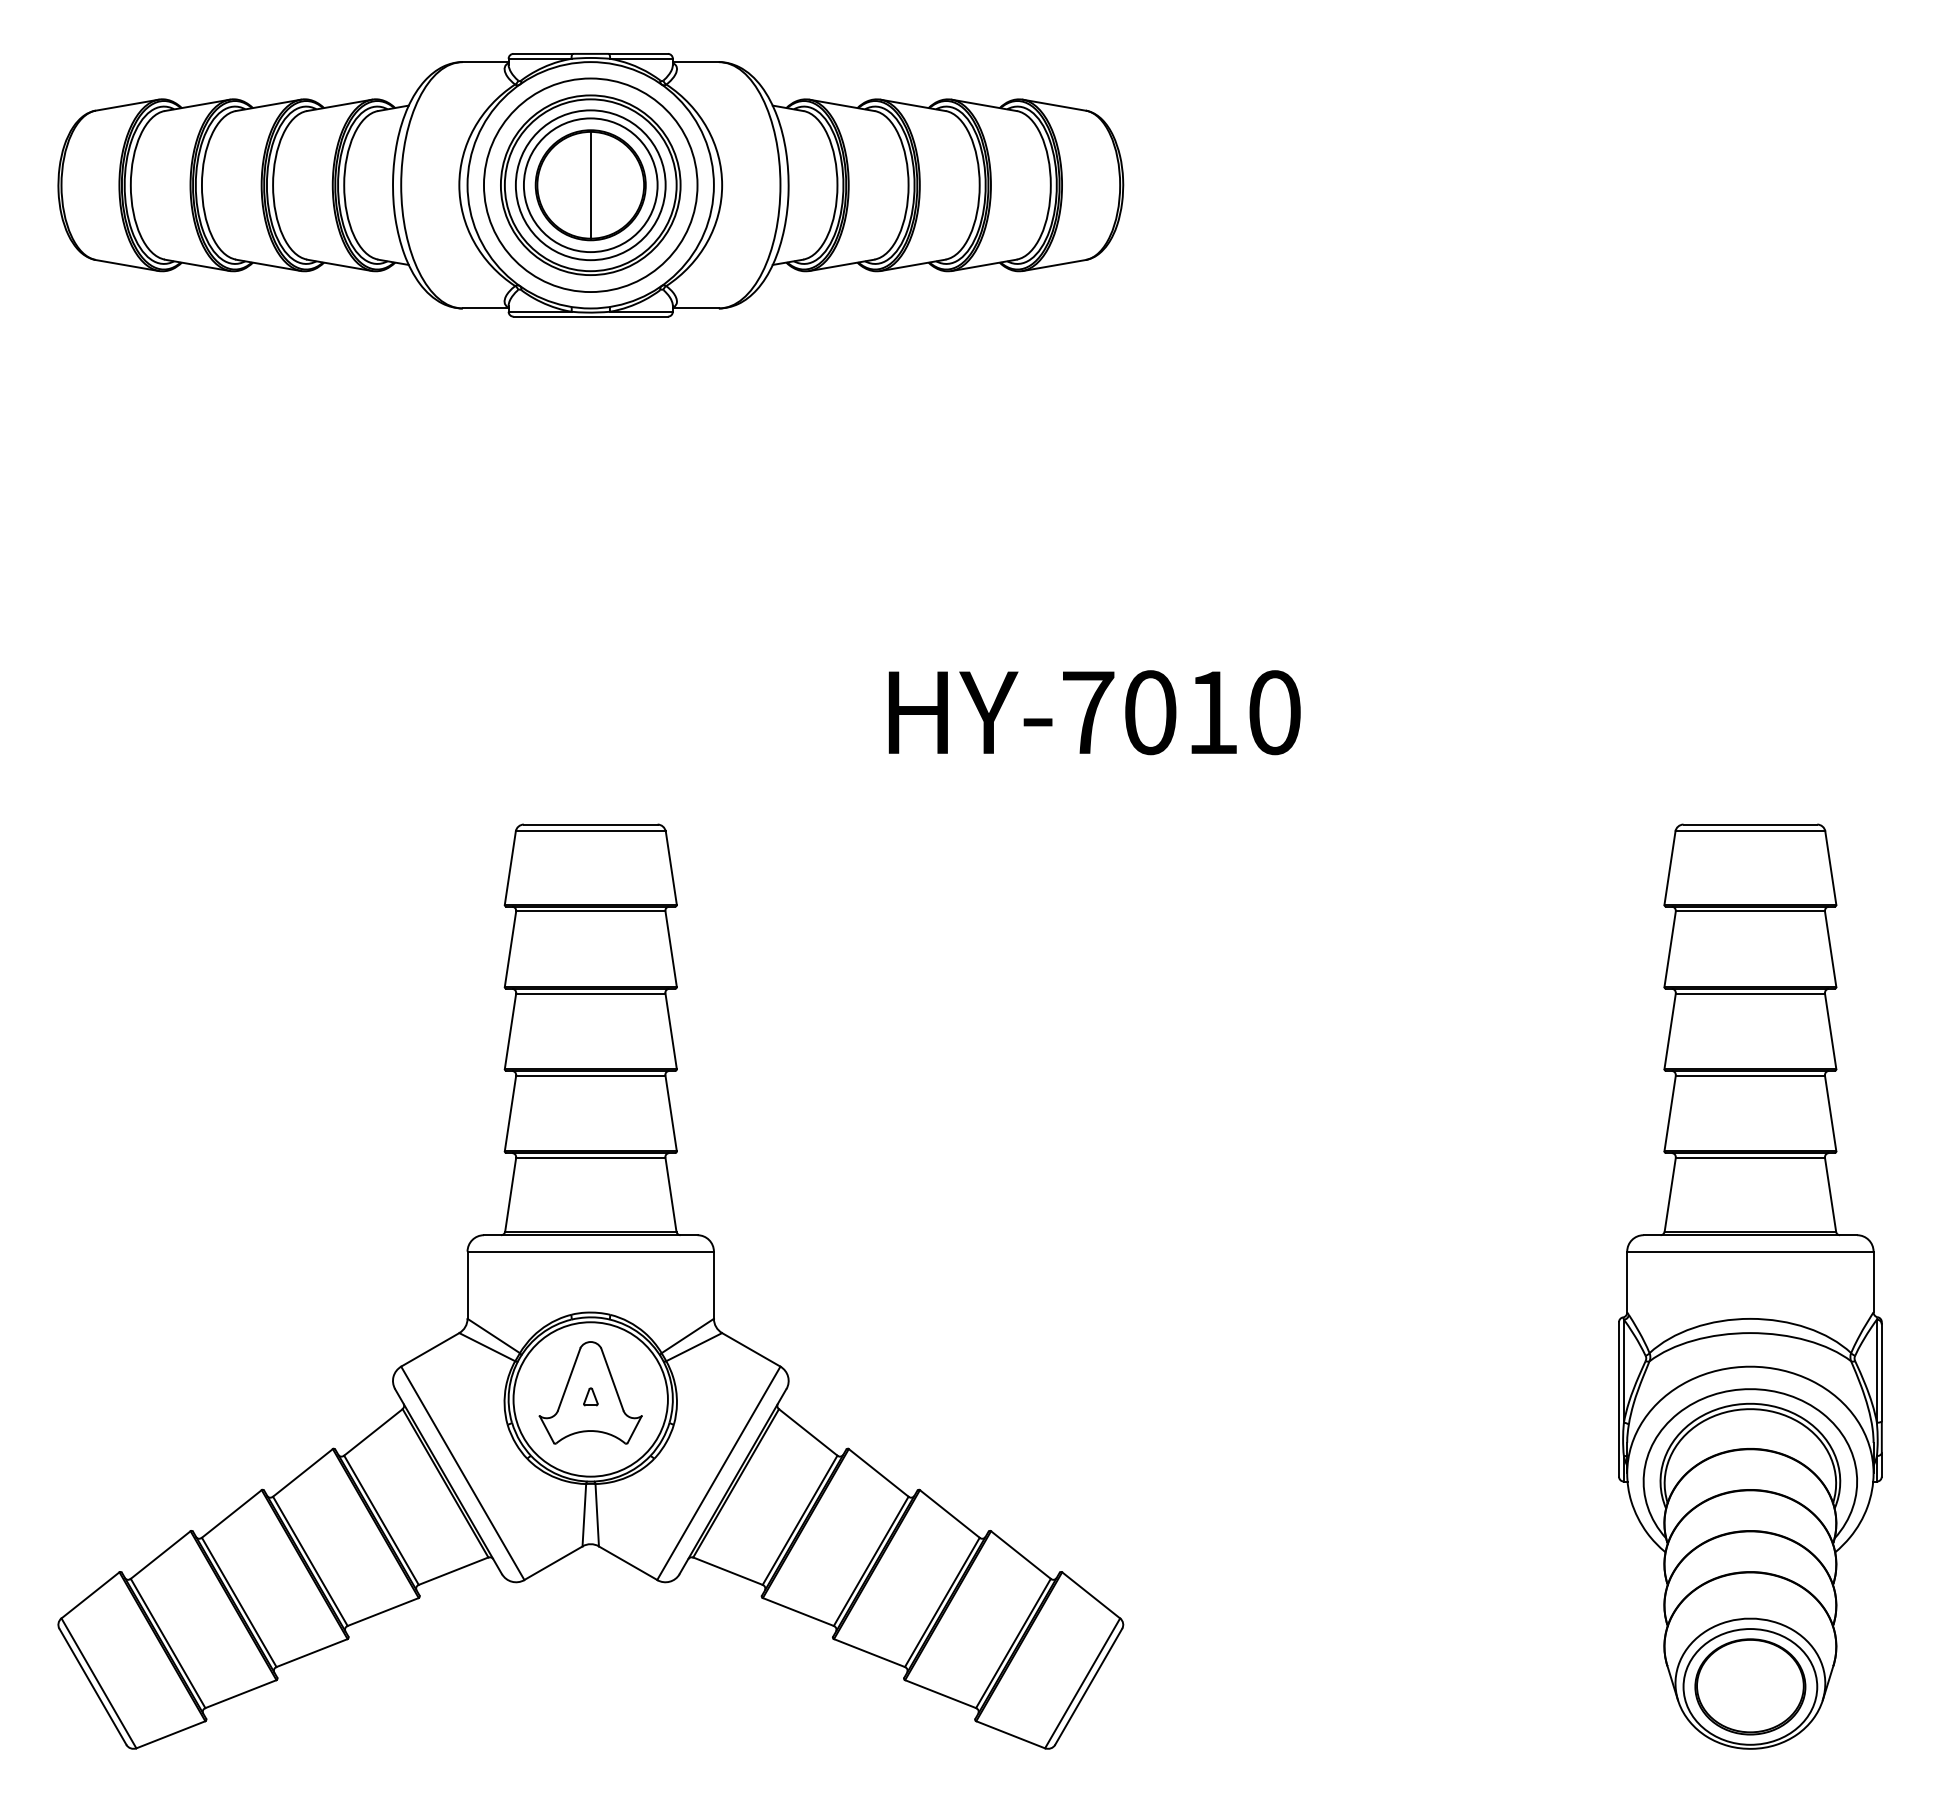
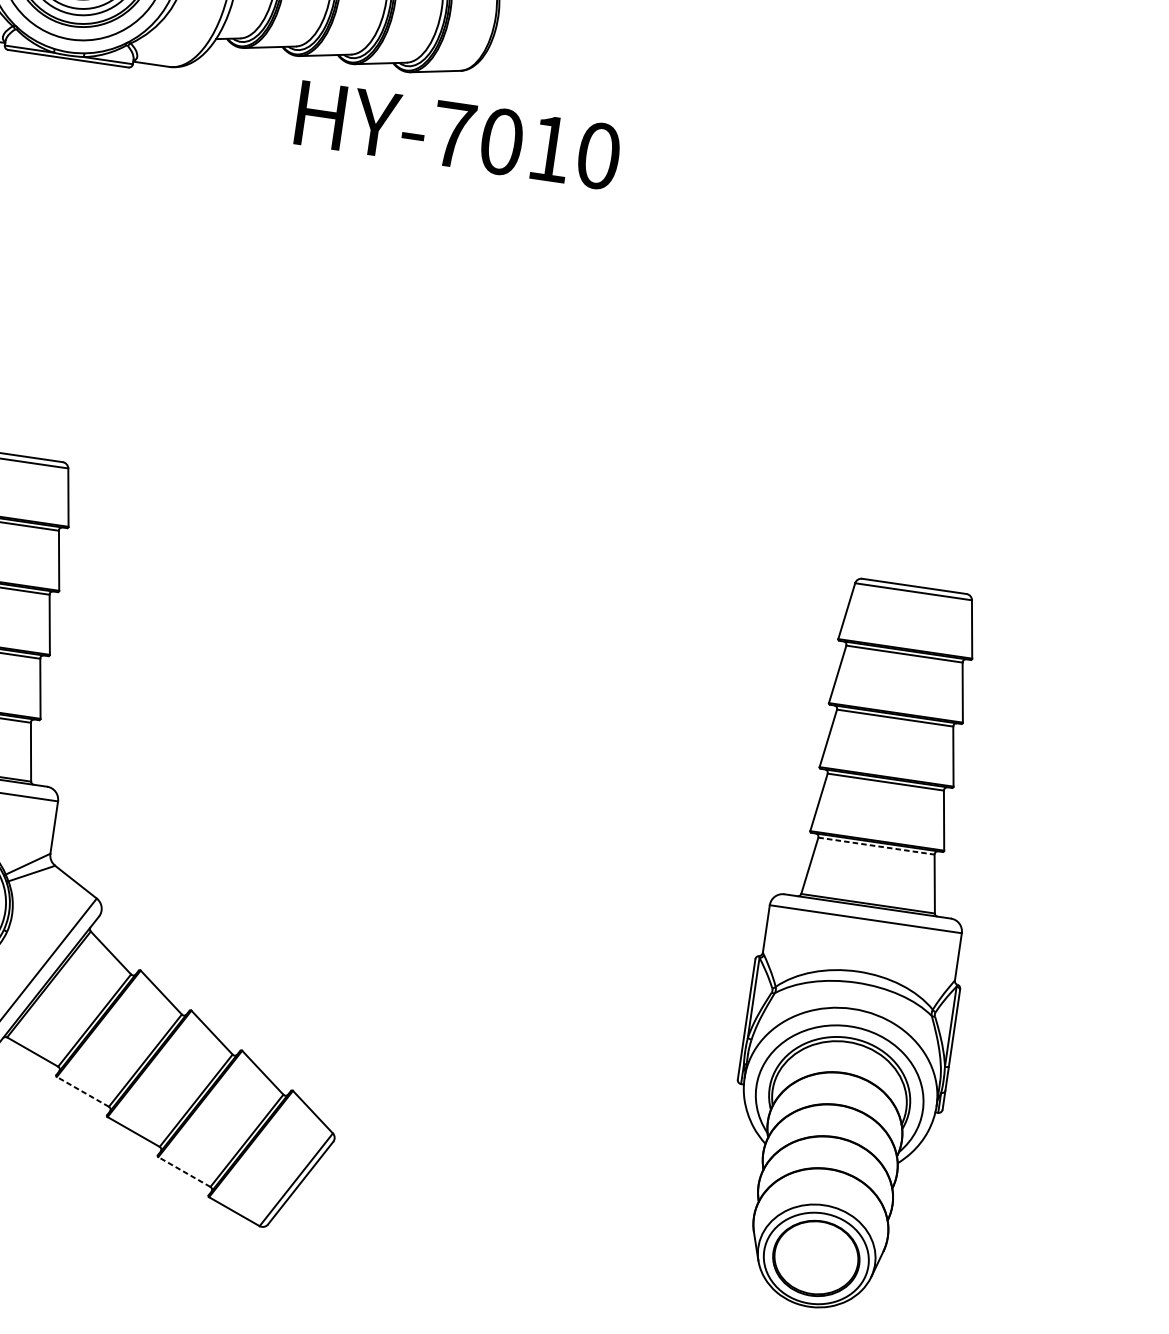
text: (1094, 712) -> (458, 135), moved
line: (1750, 1157) -> (876, 845), solid -> dashed
line: (797, 1611) -> (82, 1091), solid -> dashed
line: (940, 1693) -> (184, 1171), solid -> dashed

